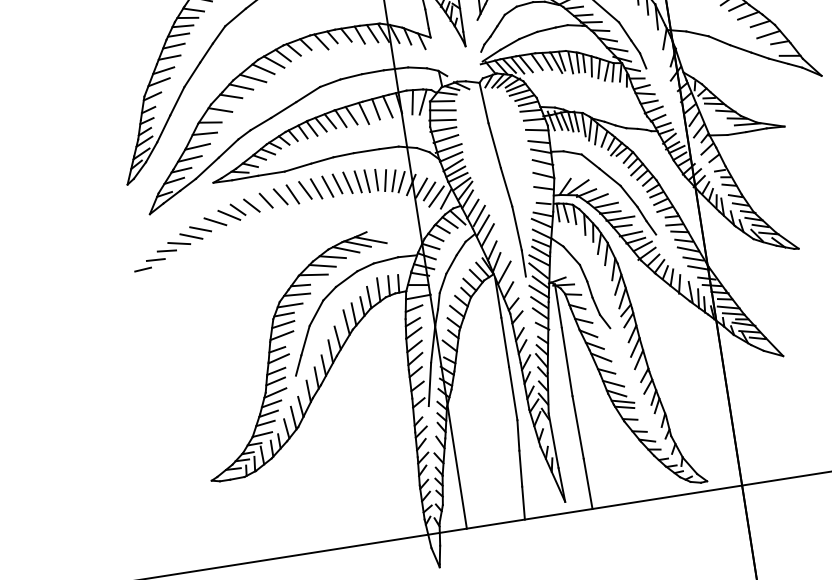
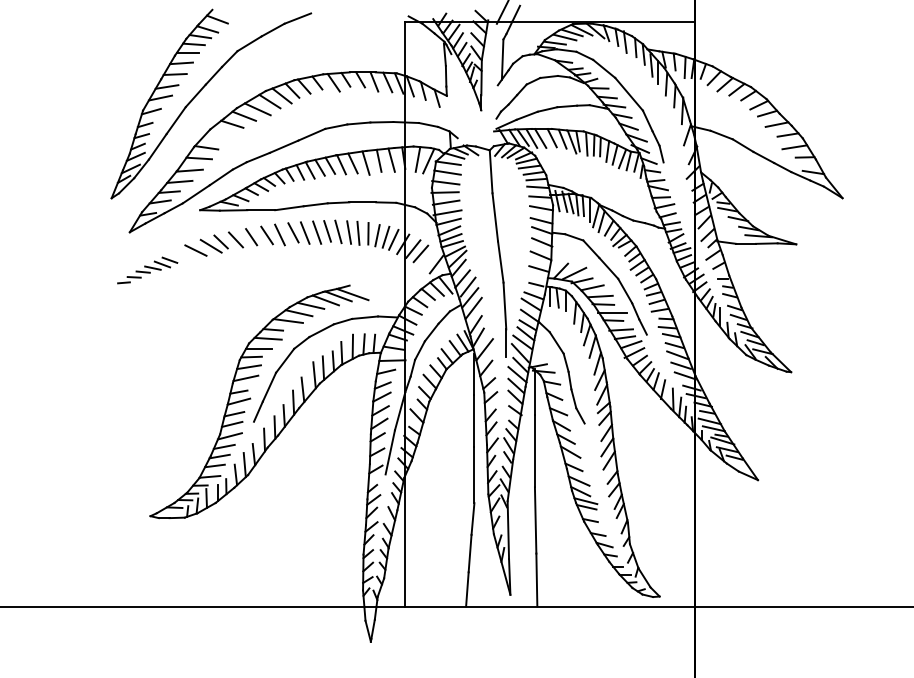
line: (219, 110) -> (218, 136), removed
line: (436, 196) -> (427, 260), removed
part: (172, 247) -> (147, 270), size x0.7

